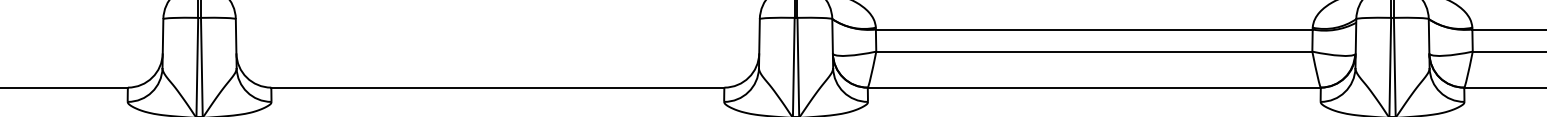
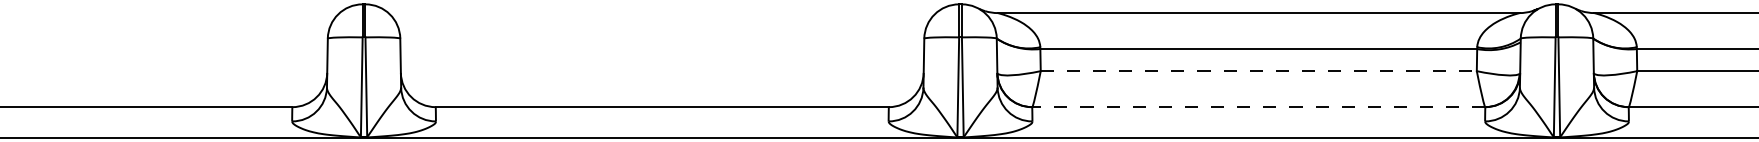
line: (1095, 51) -> (1259, 71), solid -> dashed
line: (1094, 87) -> (1258, 107), solid -> dashed

